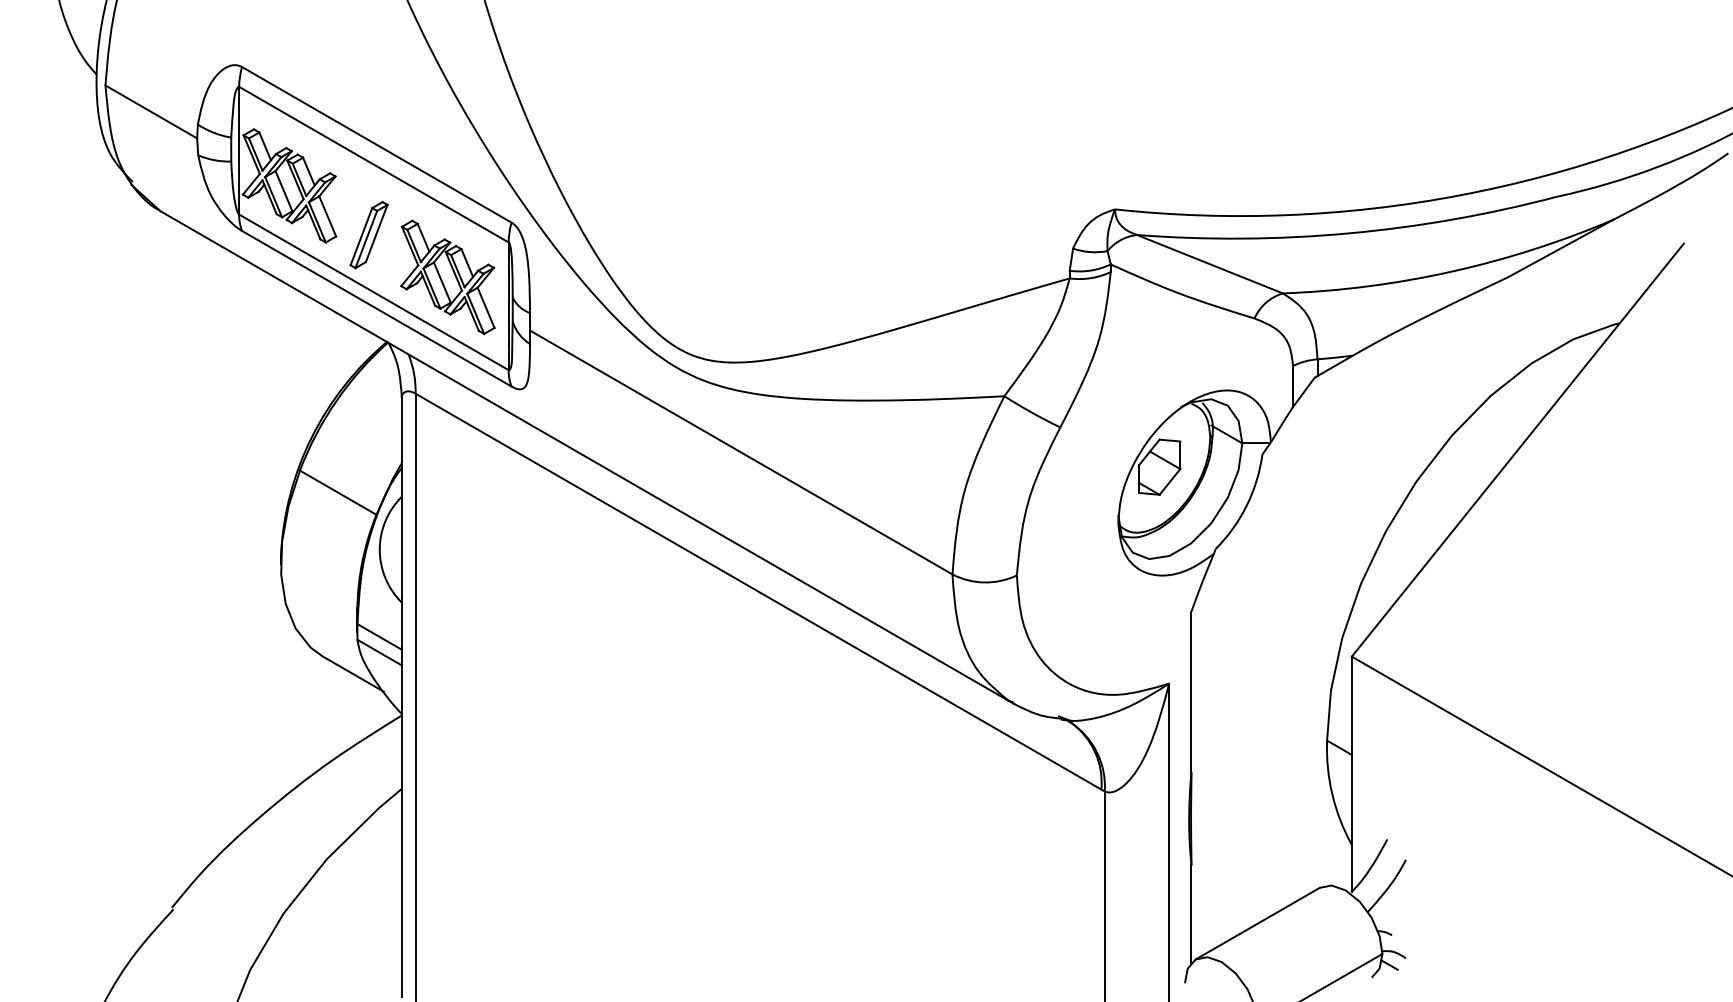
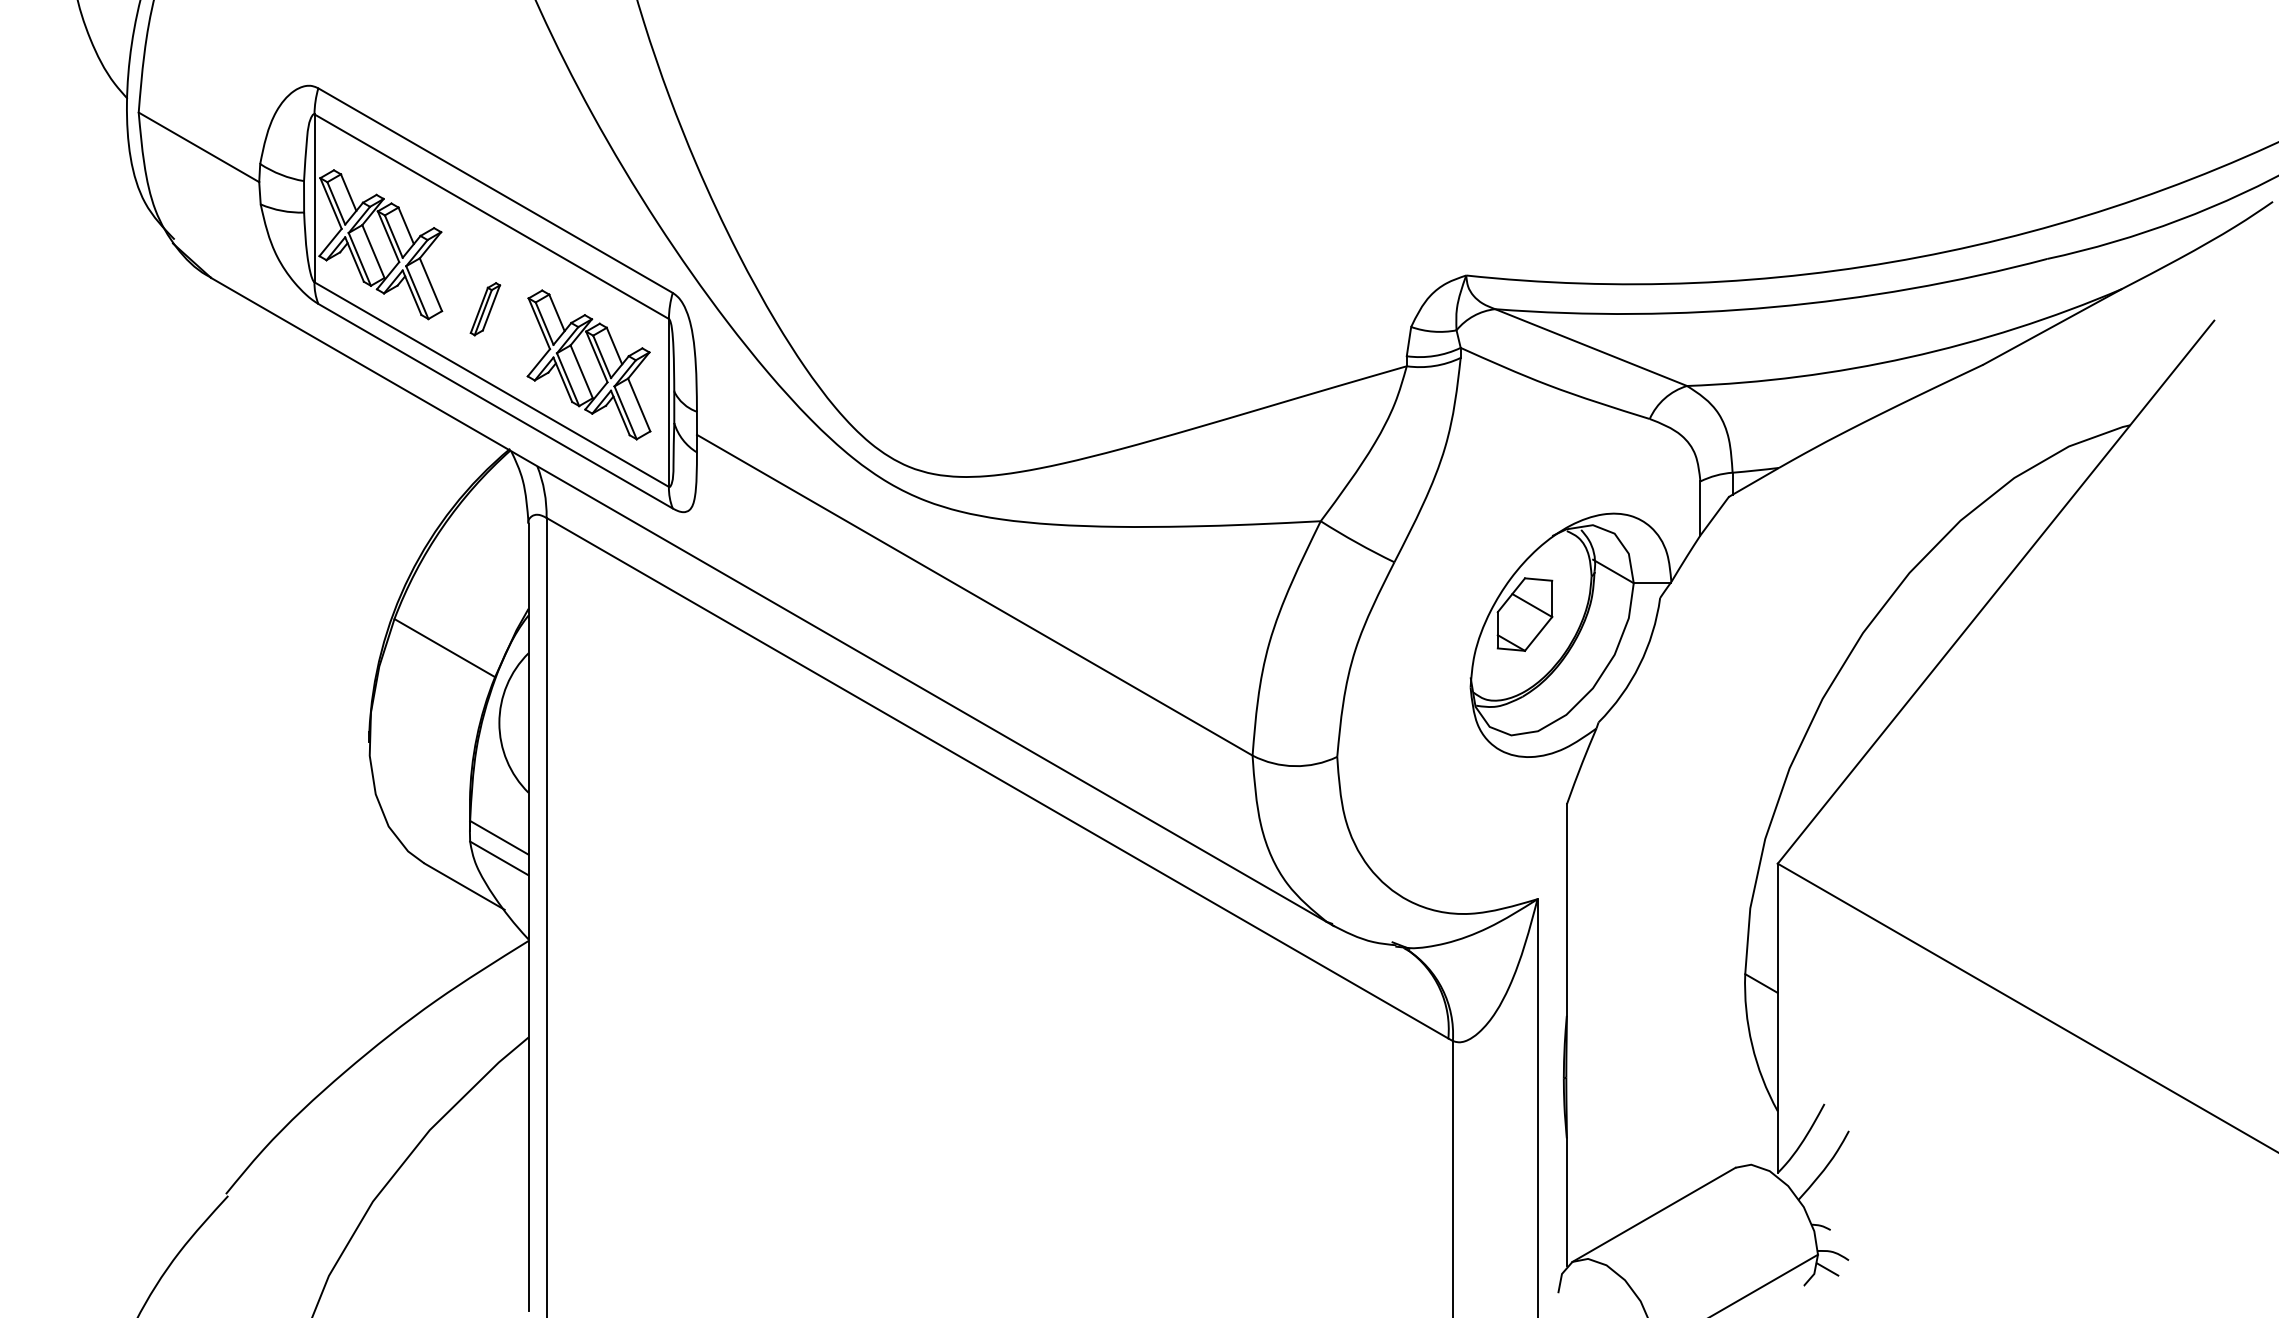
part: (369, 234) -> (485, 308), size x0.6

